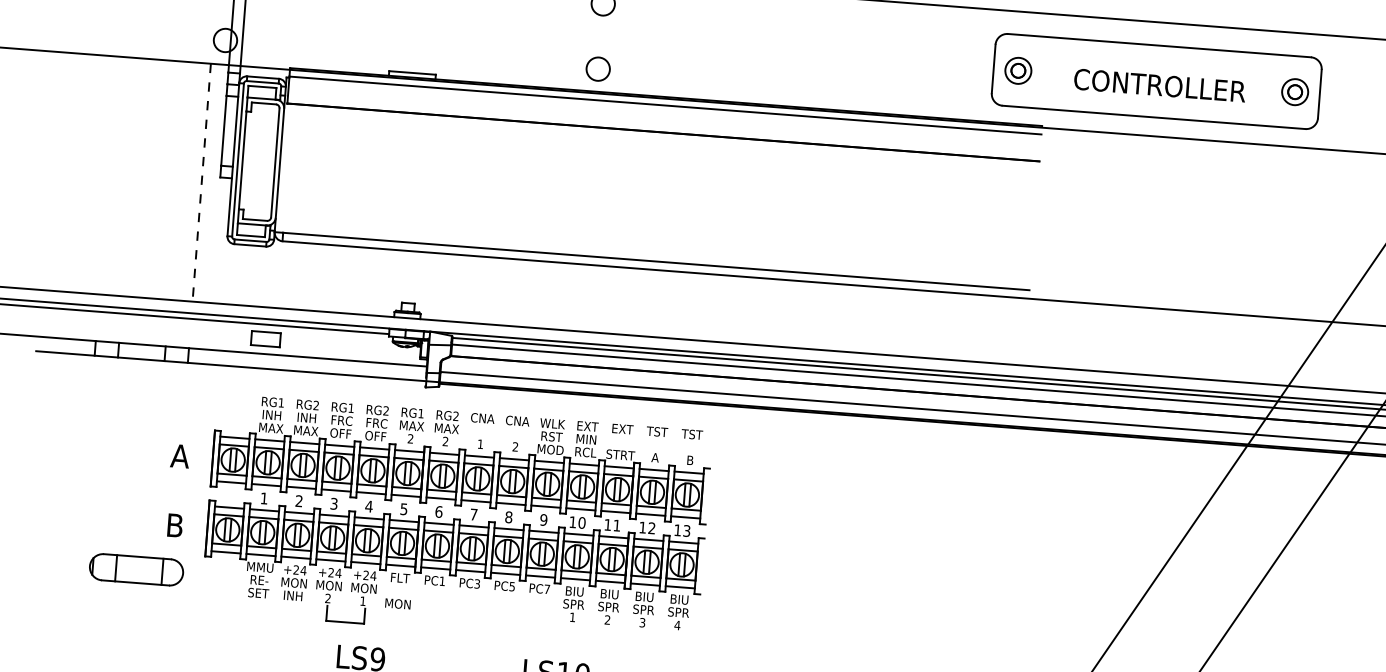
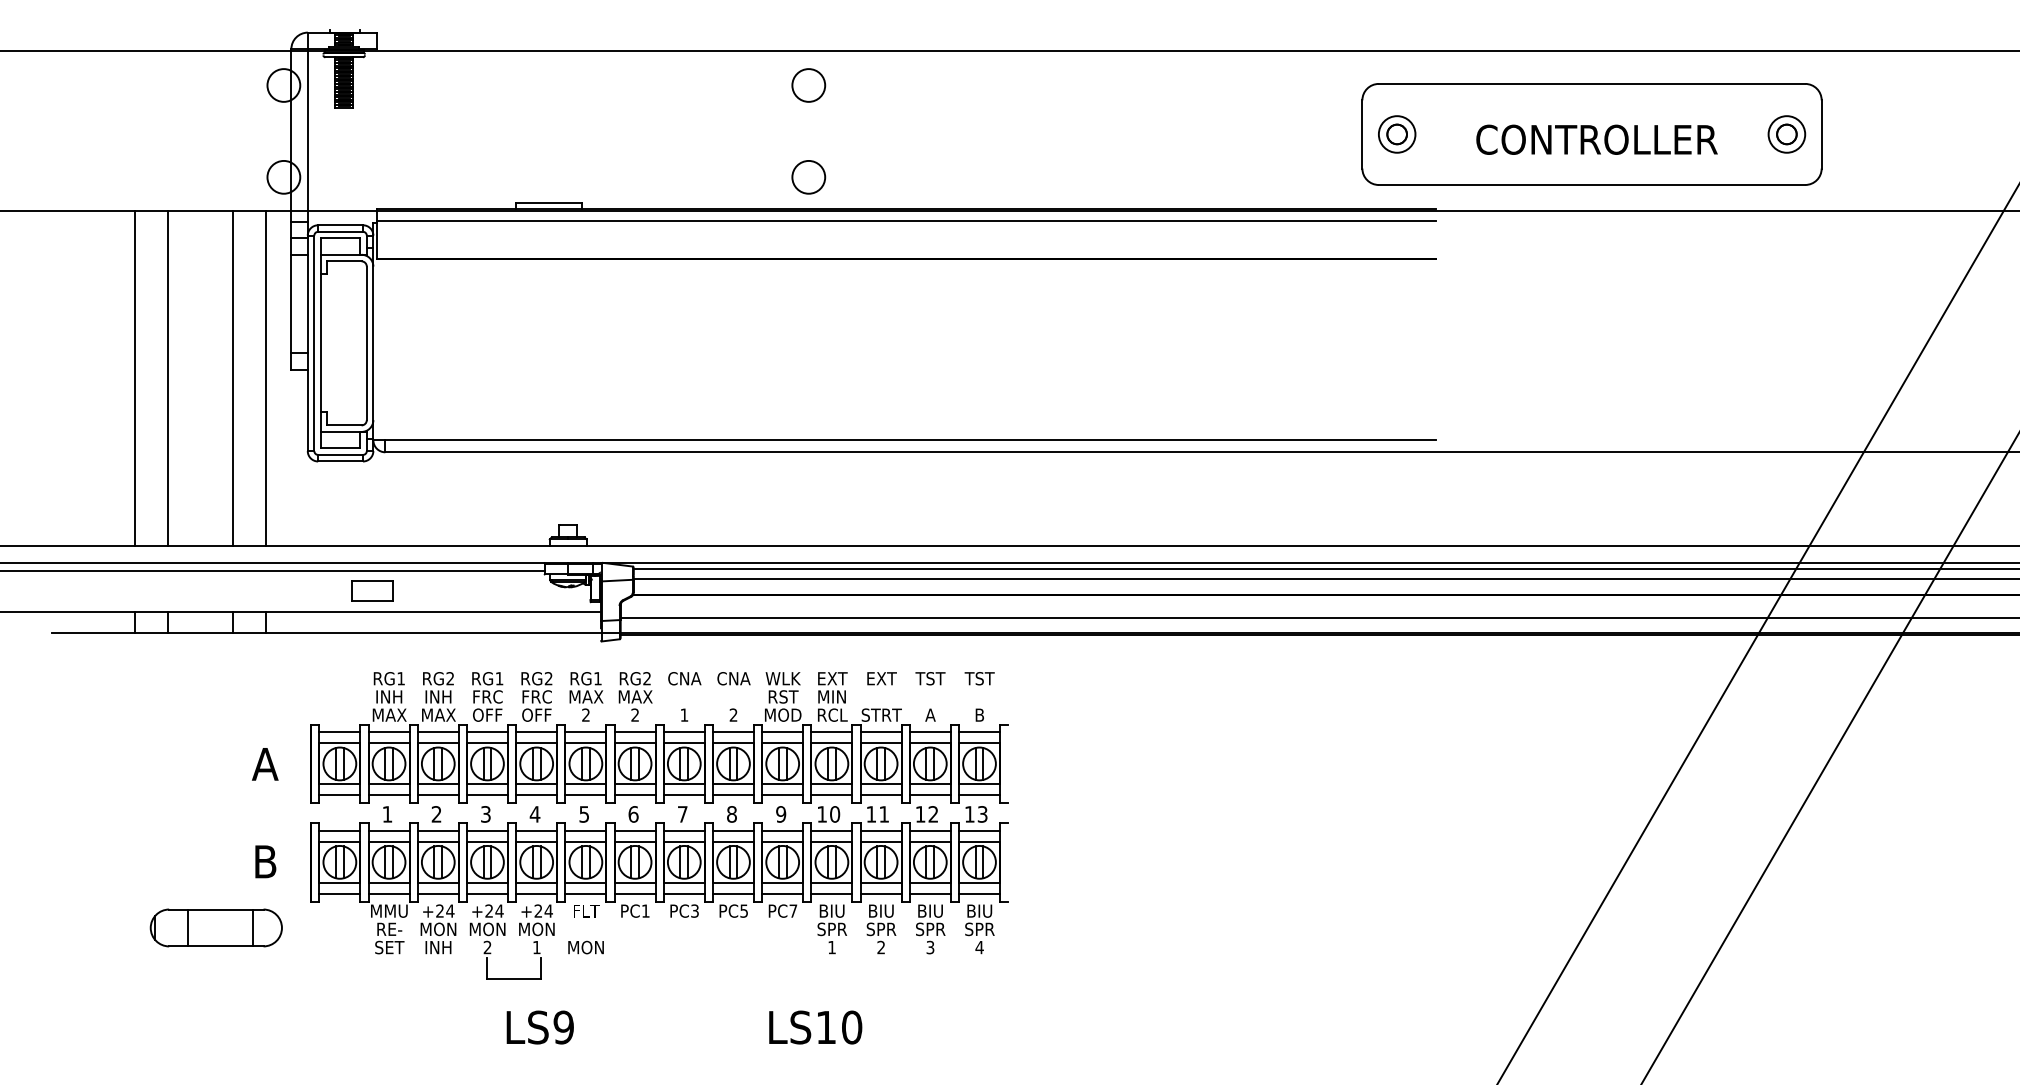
line: (108, 175) -> (134, 378), added
line: (131, 176) -> (167, 378), added
line: (178, 180) -> (233, 378), added
line: (201, 182) -> (265, 378), dashed -> solid

